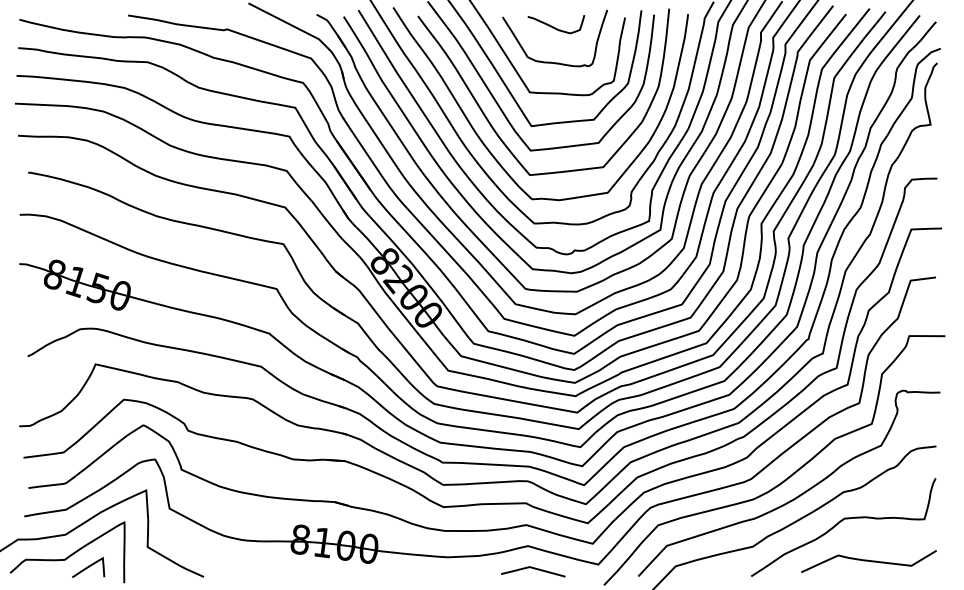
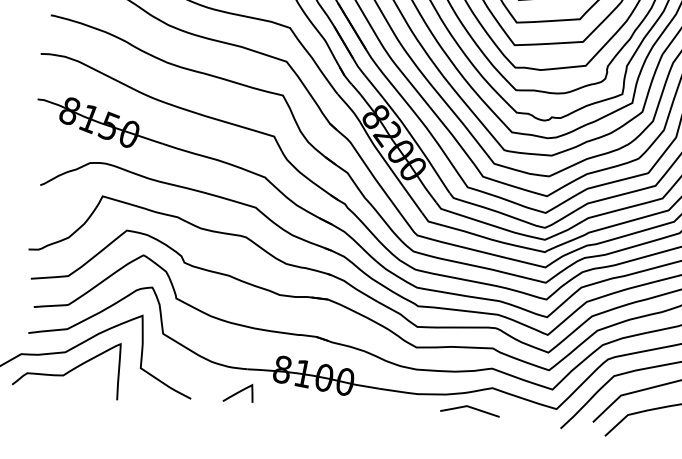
curve: (88, 567) -> (238, 392), moved
curve: (534, 569) -> (471, 408), moved

